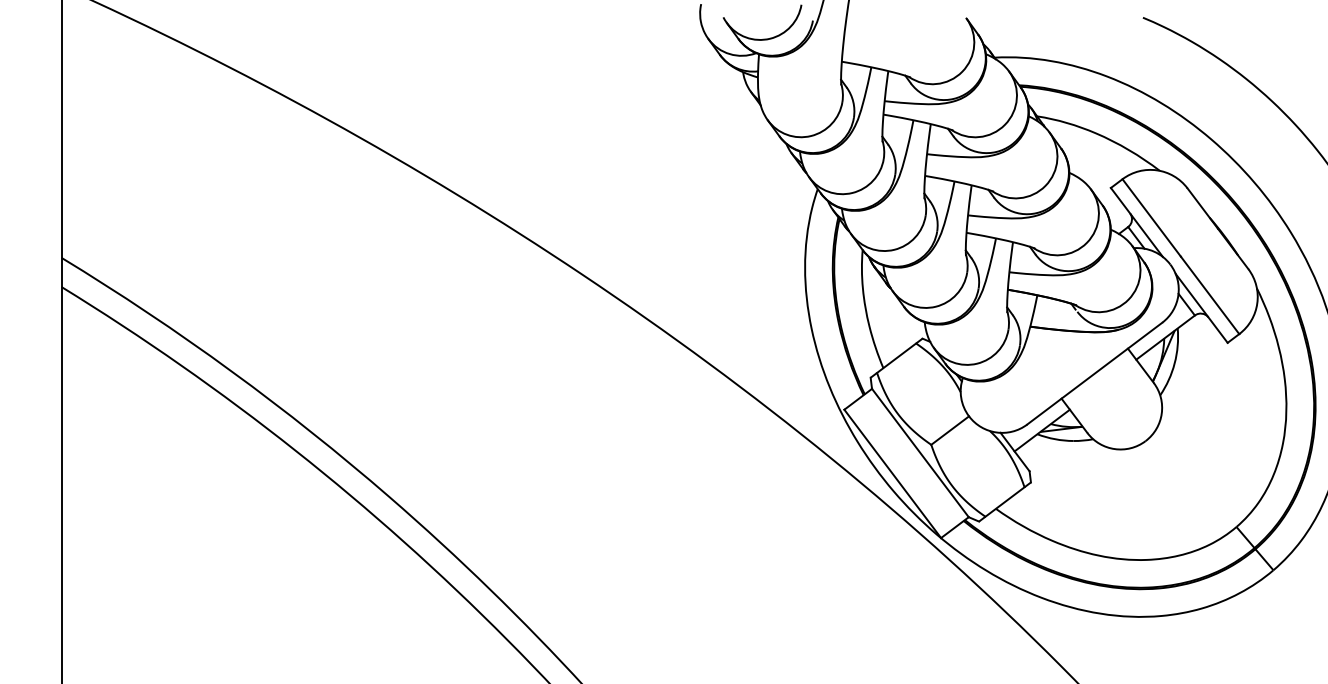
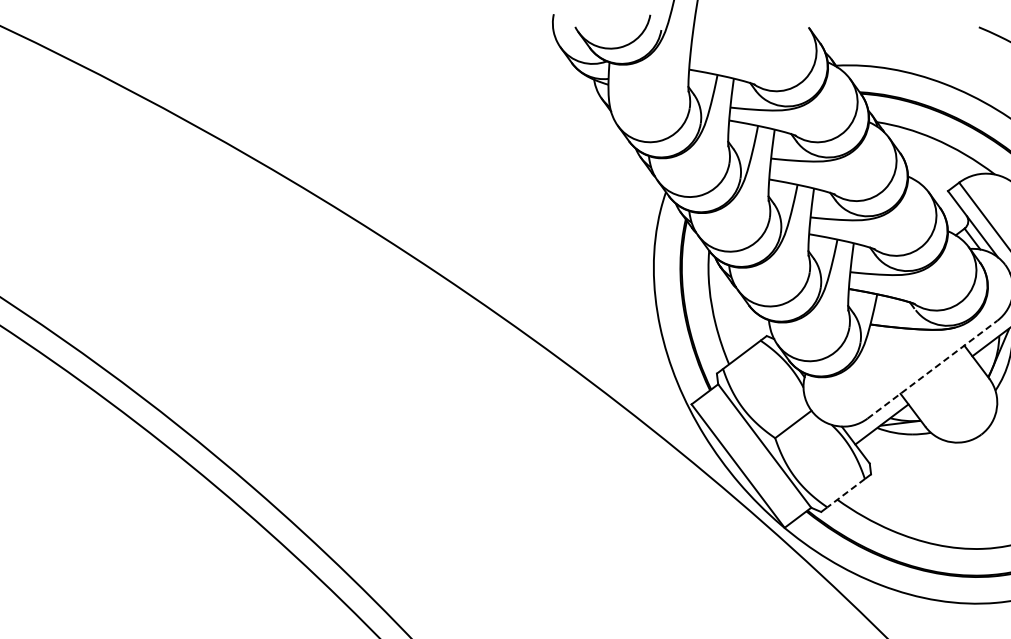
line: (1094, 373) -> (932, 369), solid -> dashed
line: (1004, 502) -> (845, 493), solid -> dashed

